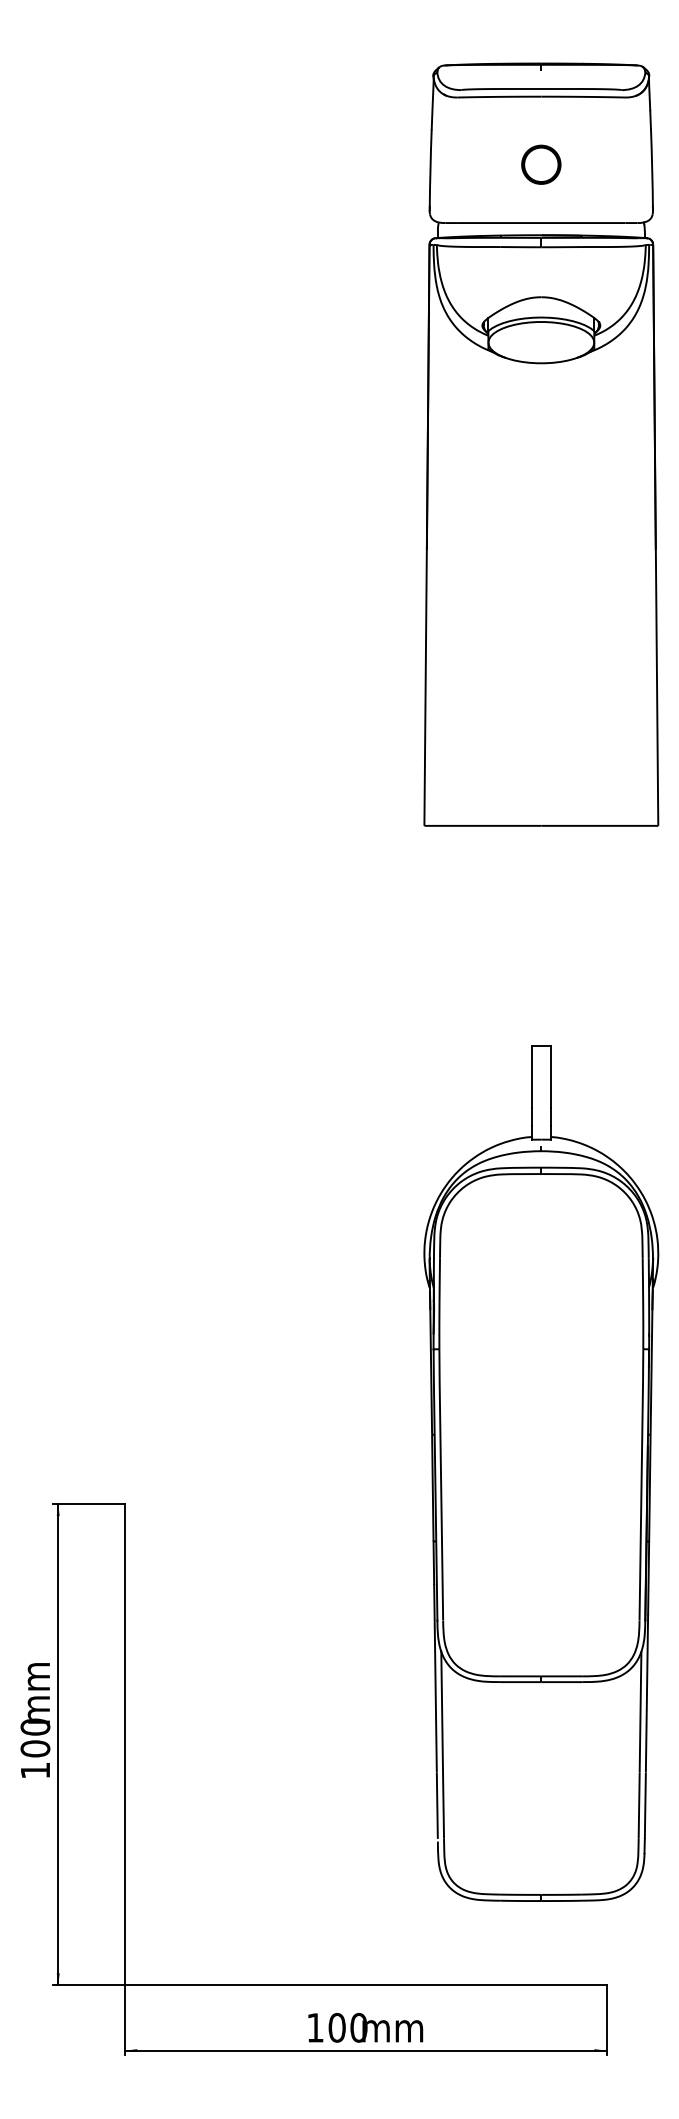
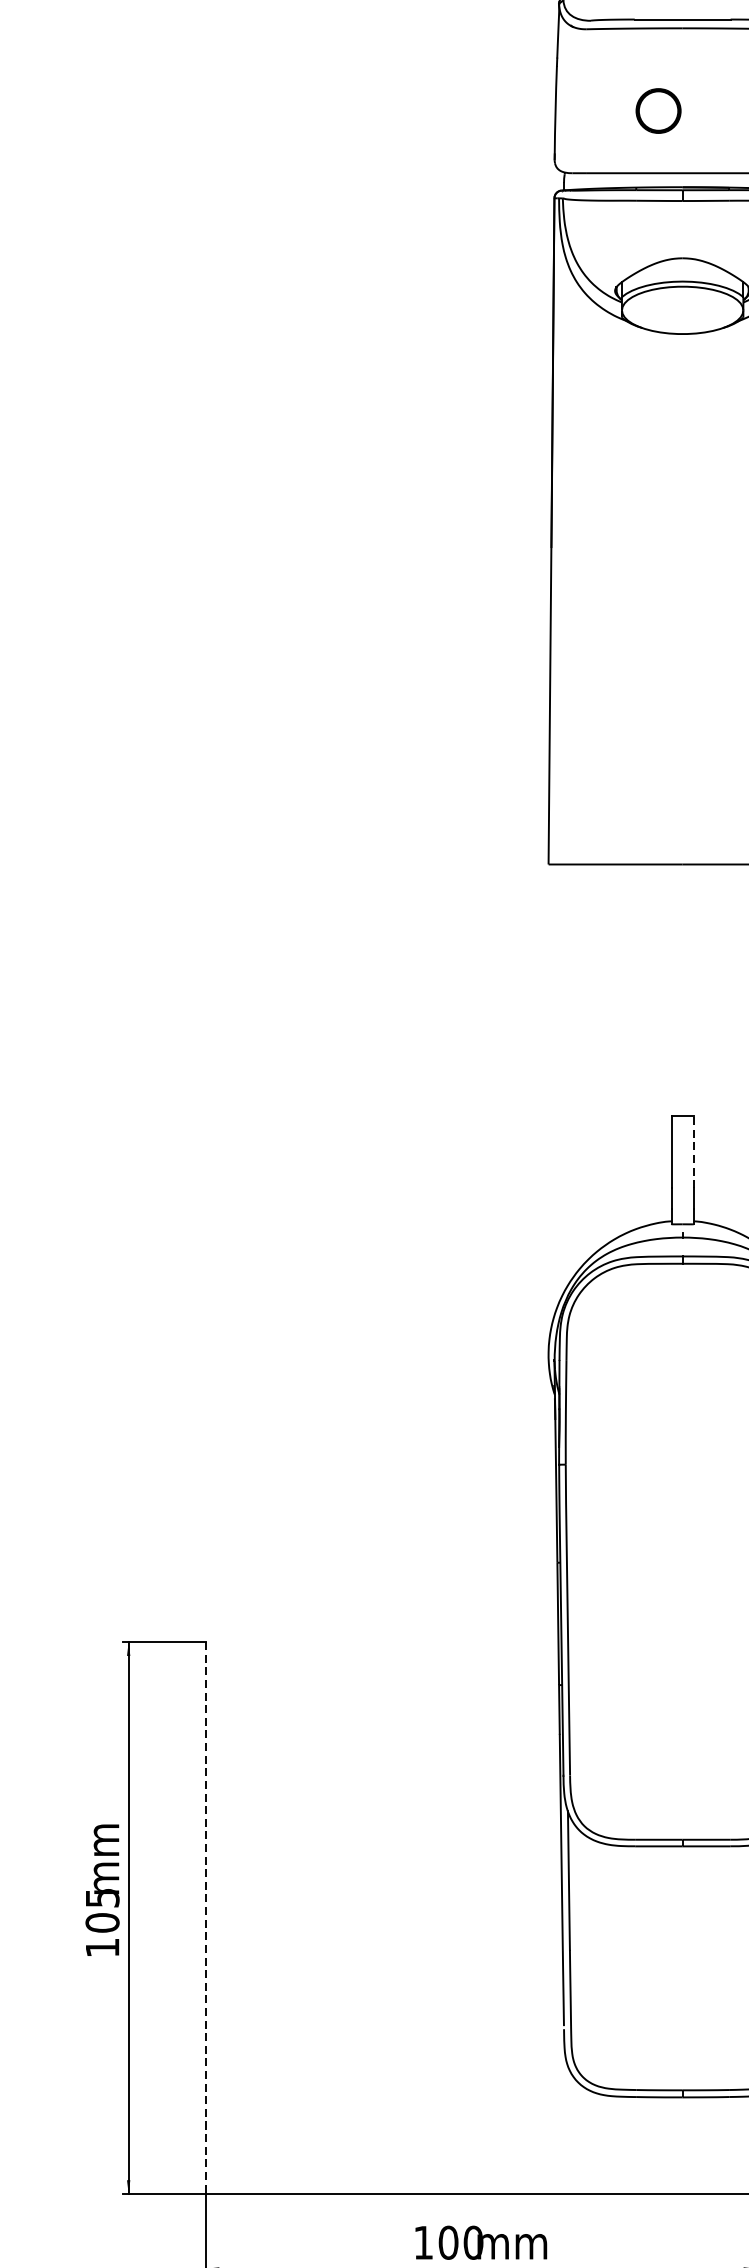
part: (541, 164) -> (658, 110), moved
line: (550, 1076) -> (693, 1151), solid -> dashed
text: (35, 1726) -> (102, 1897), 100 -> 105
line: (125, 1744) -> (205, 1917), solid -> dashed

